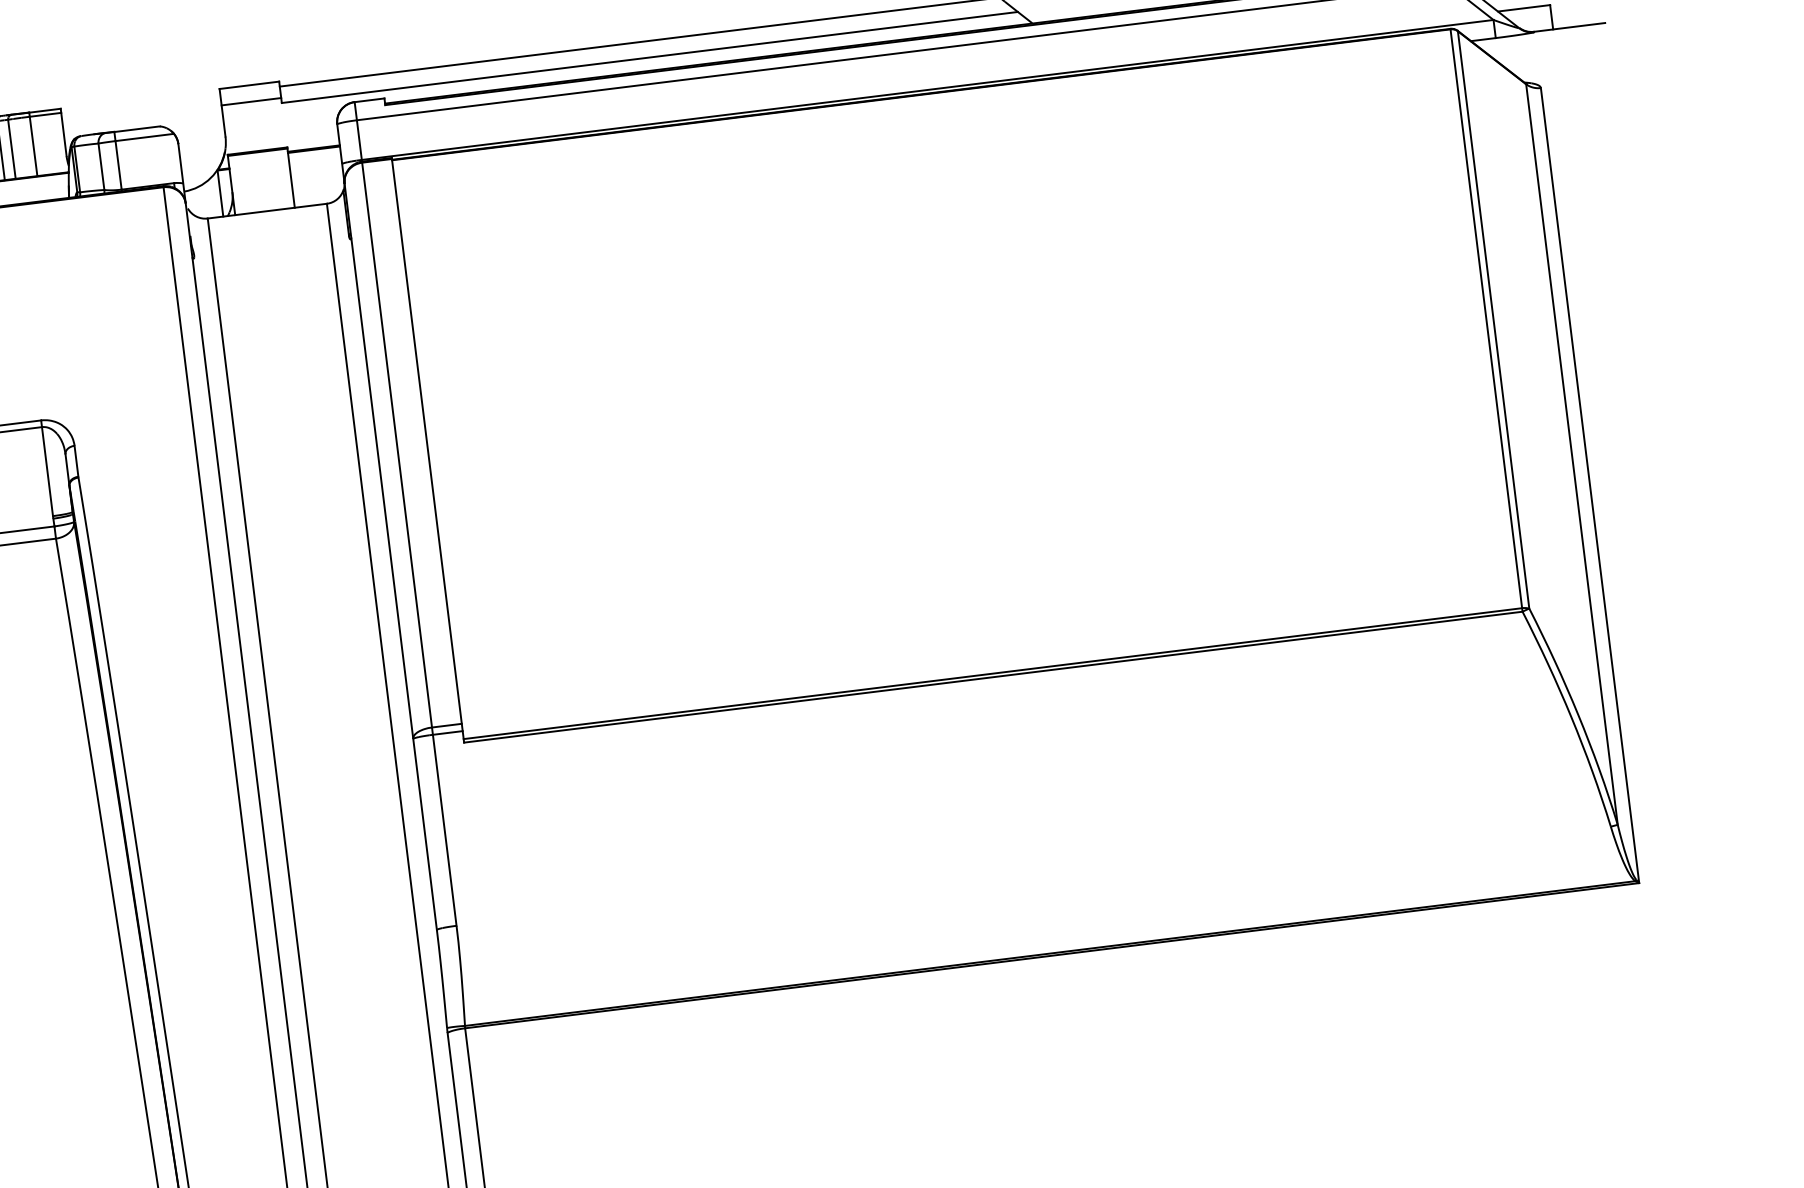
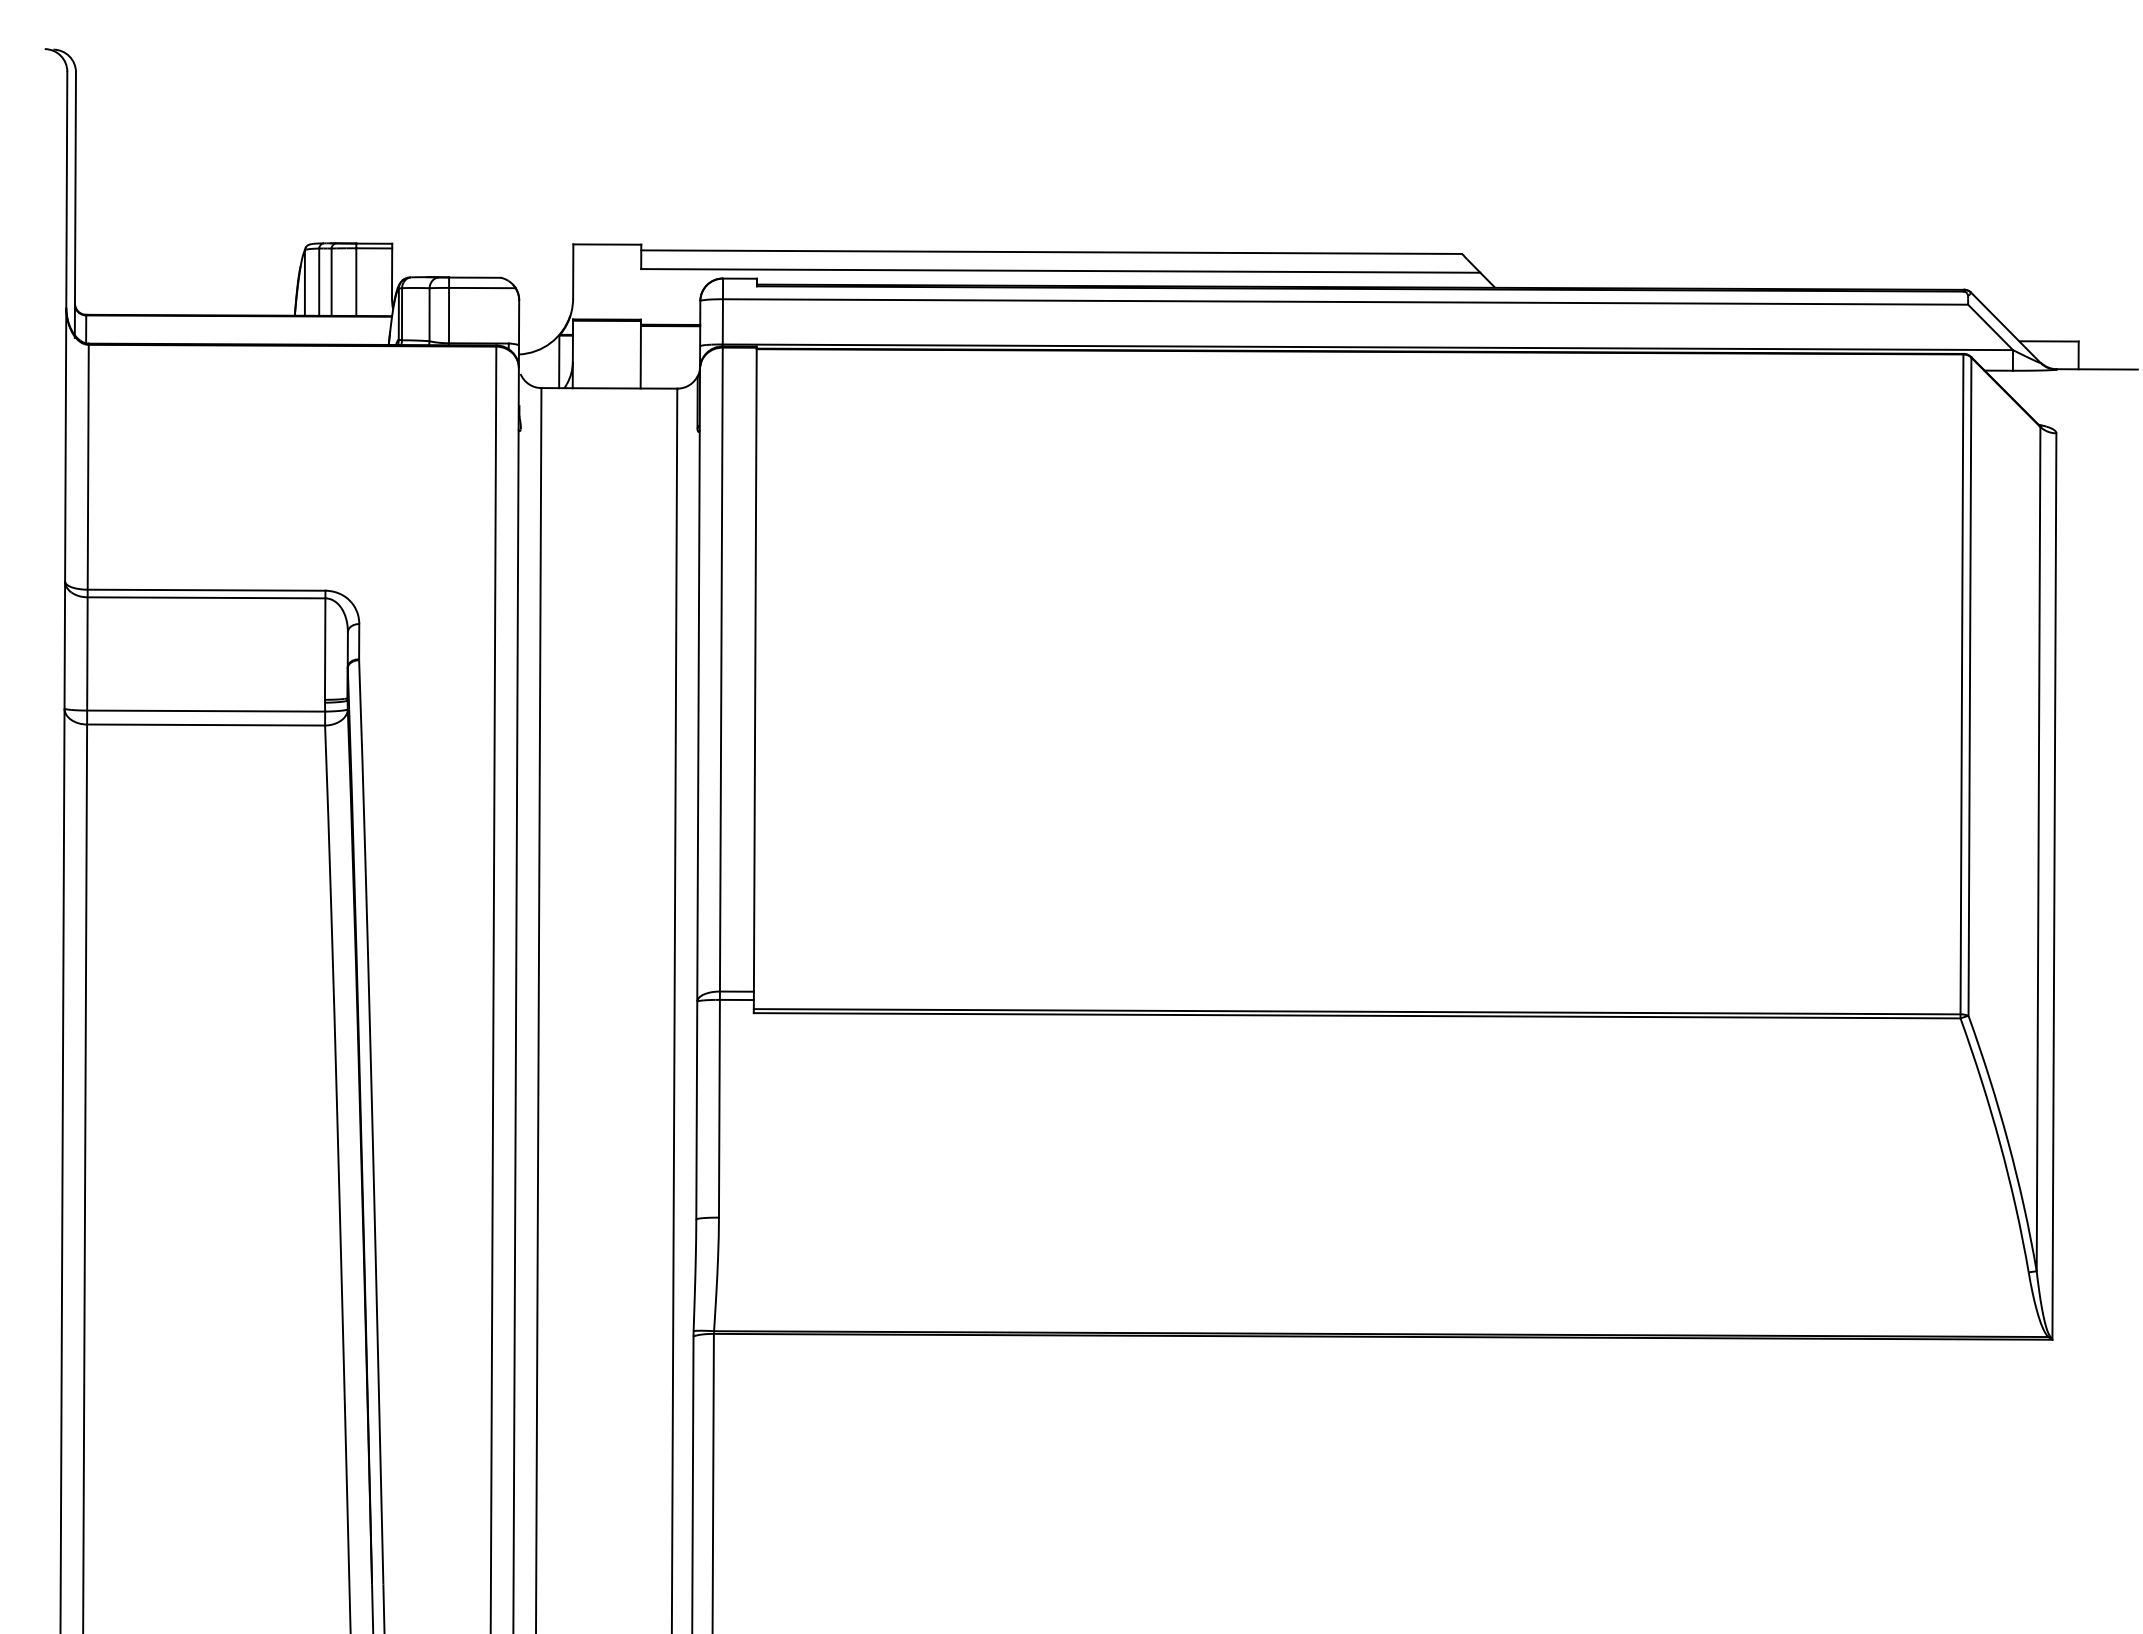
line: (251, 101) -> (607, 263), removed

